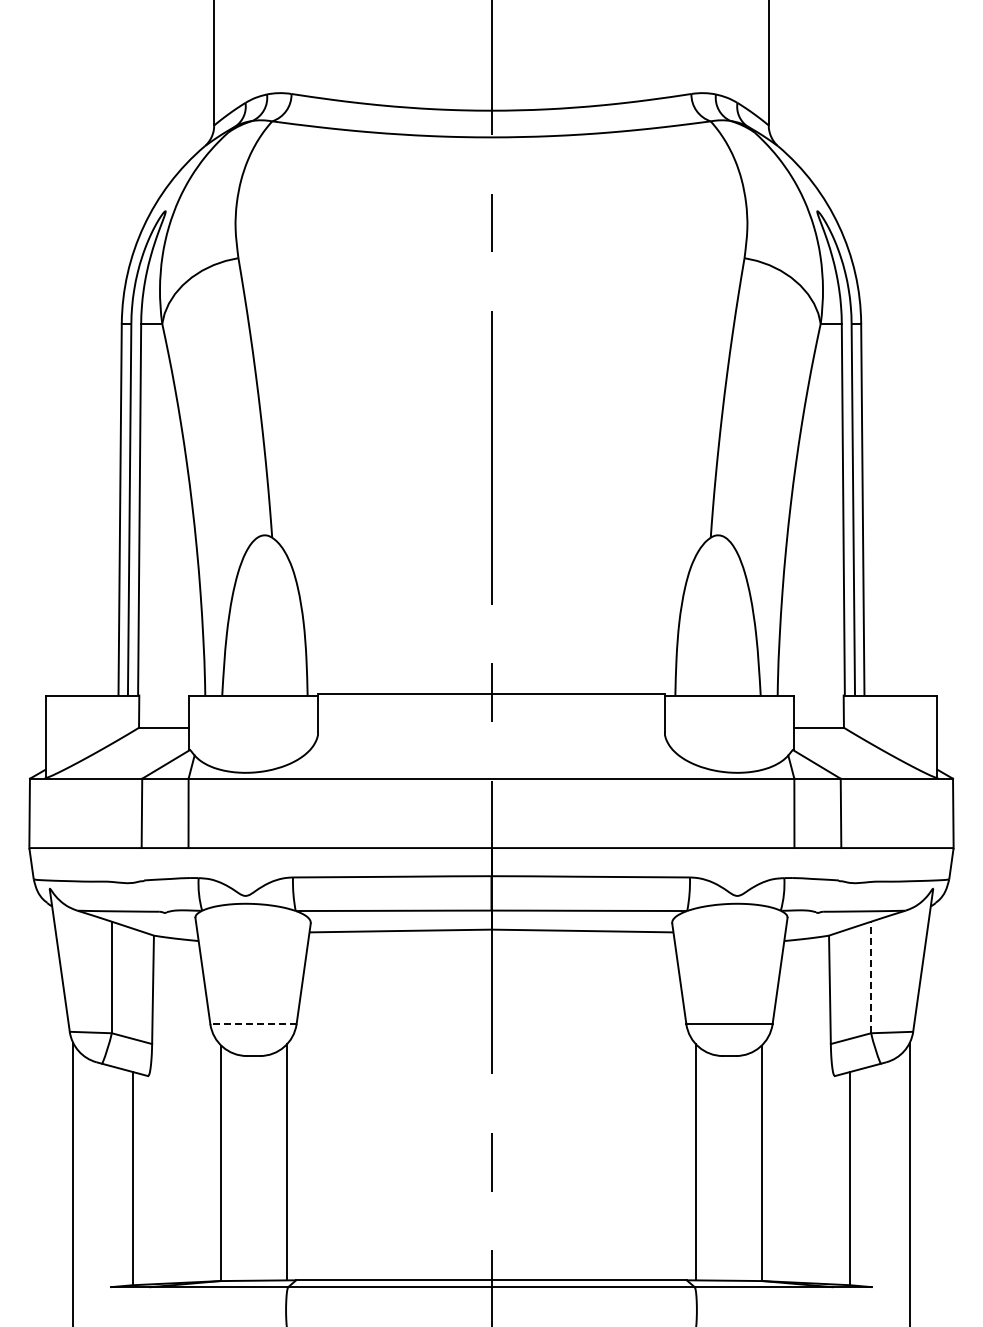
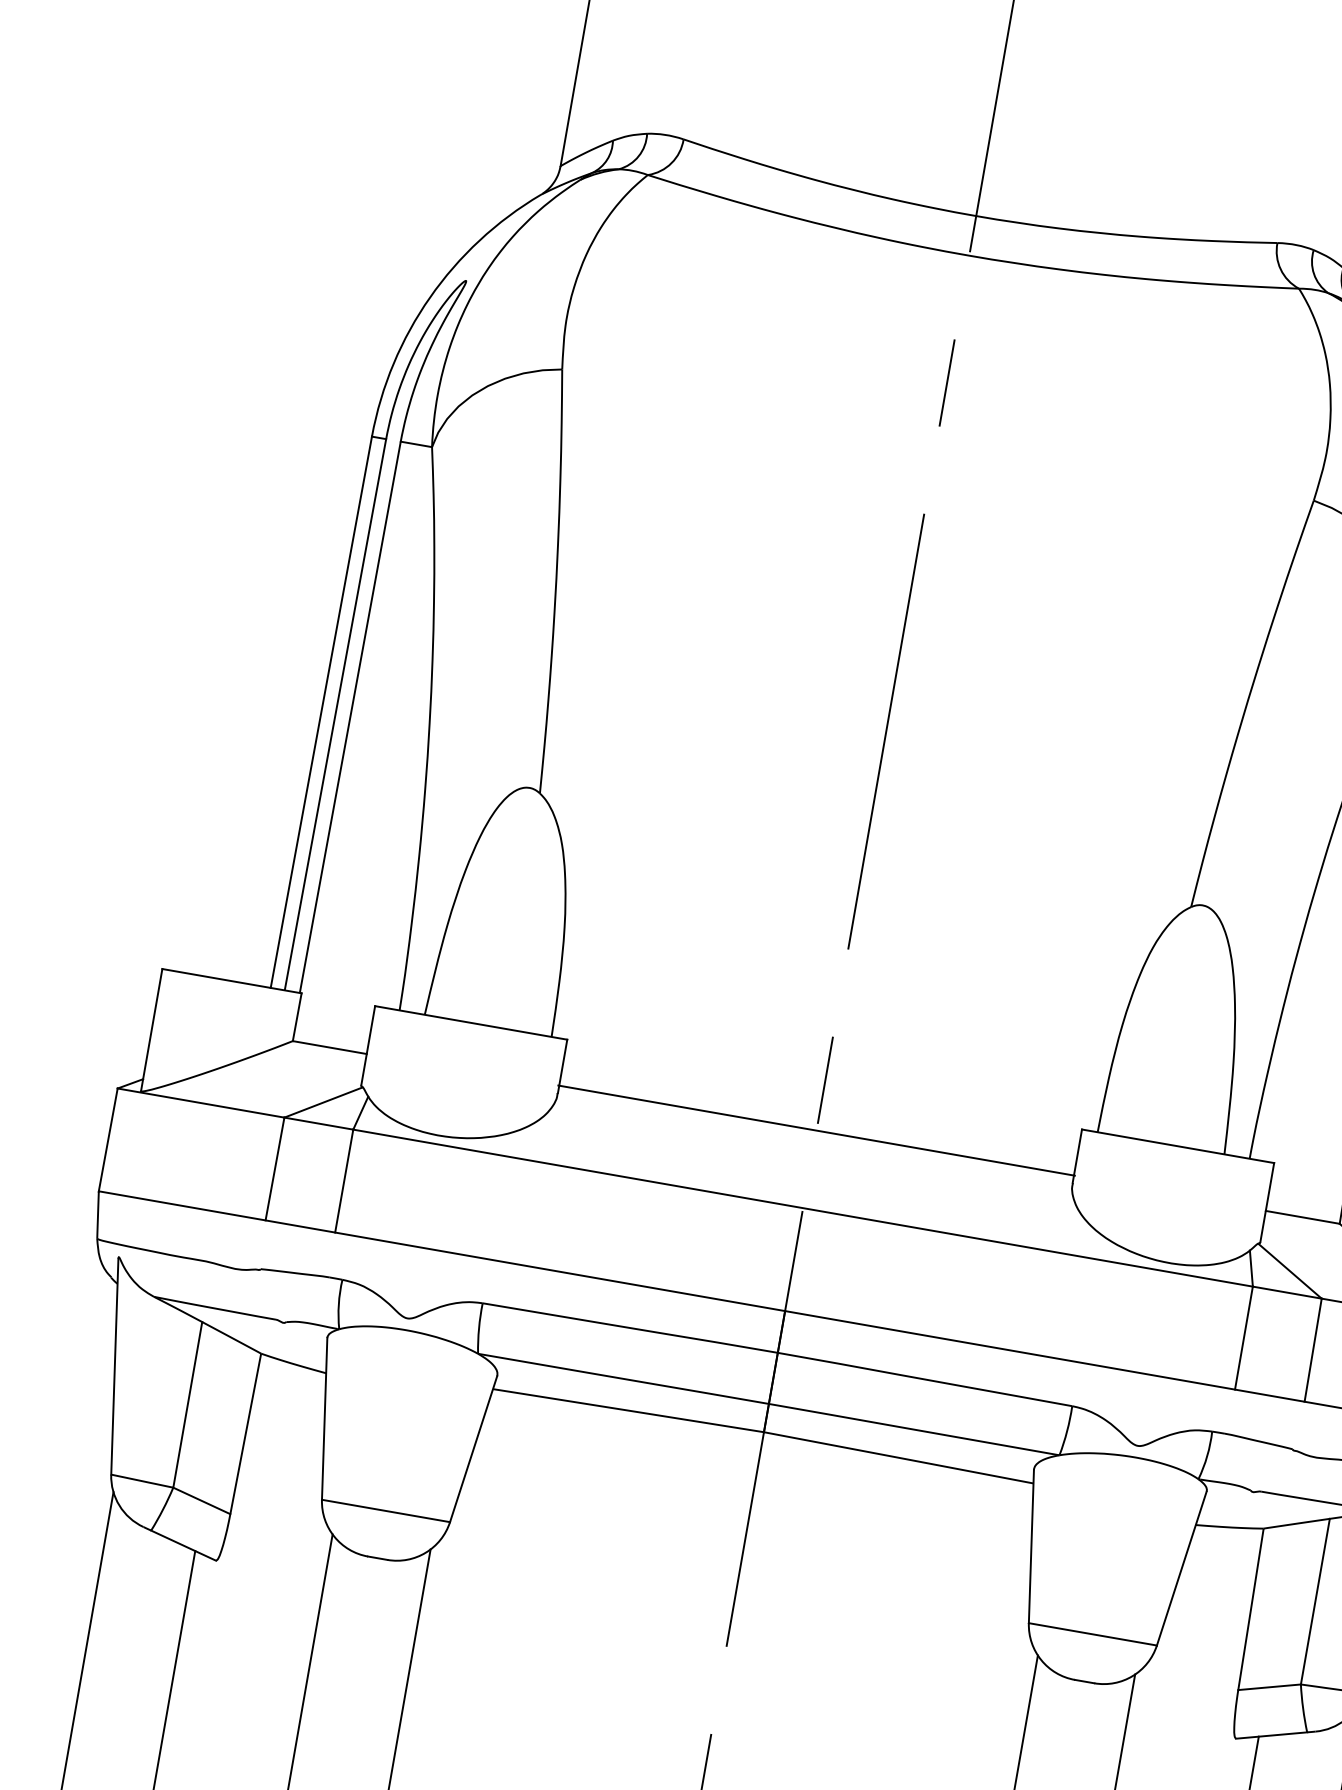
line: (491, 693) -> (816, 1130), moved
line: (871, 977) -> (1315, 1601), dashed -> solid
line: (253, 1024) -> (385, 1511), dashed -> solid

